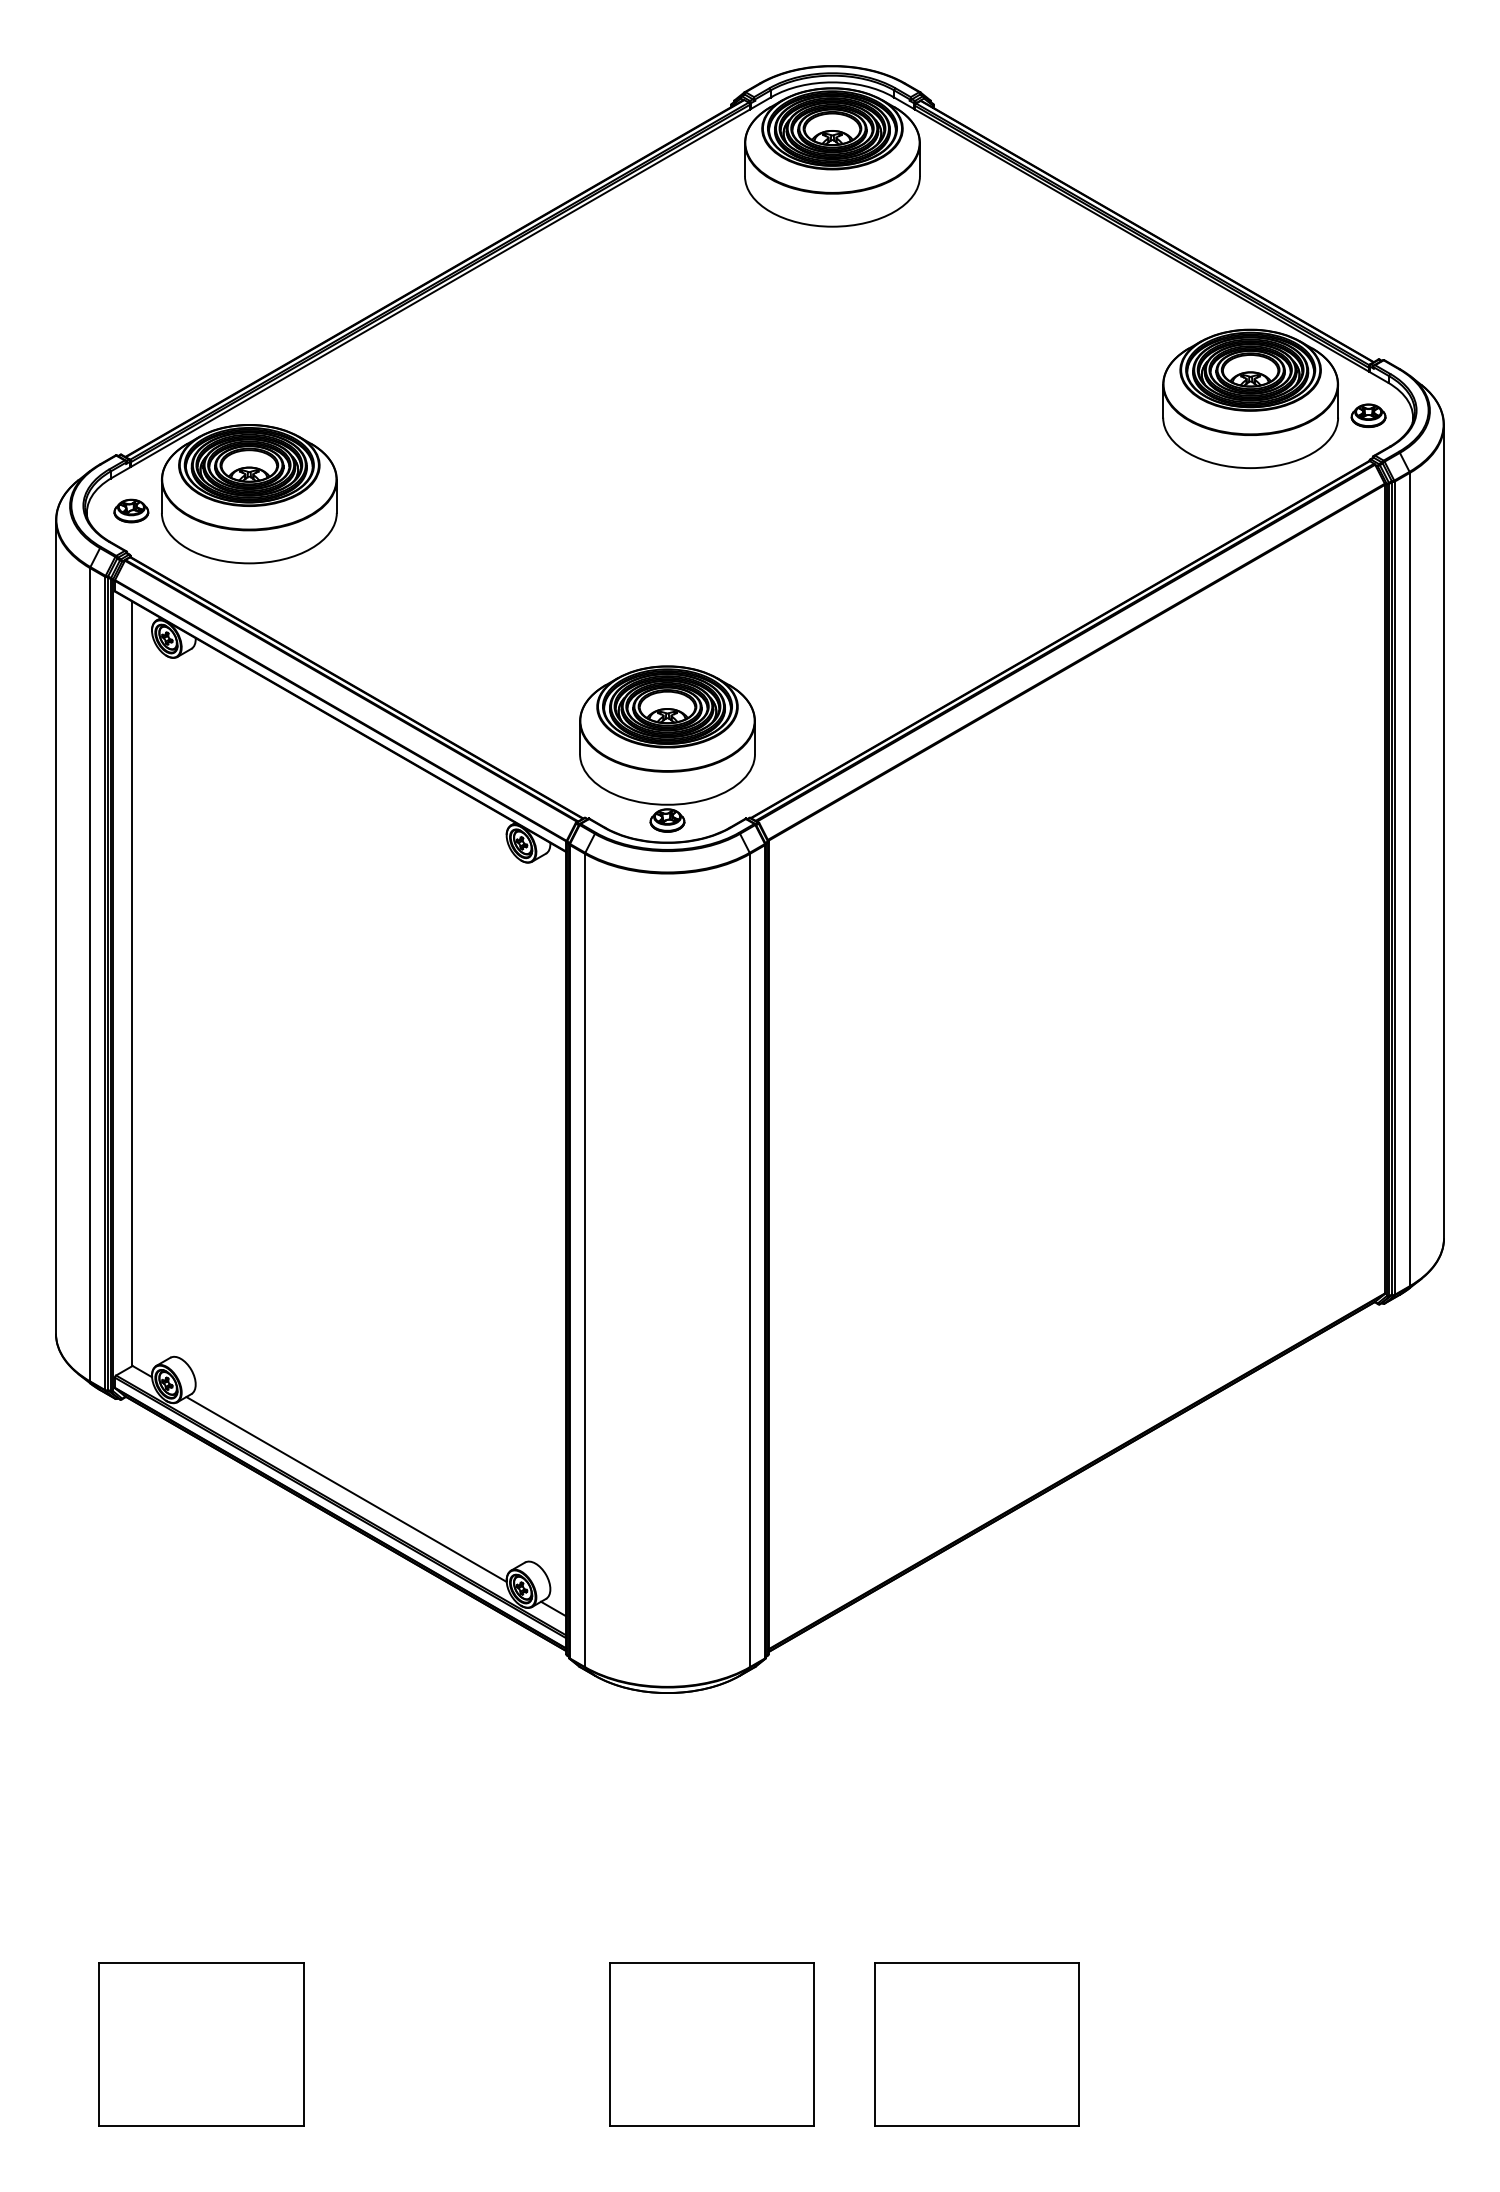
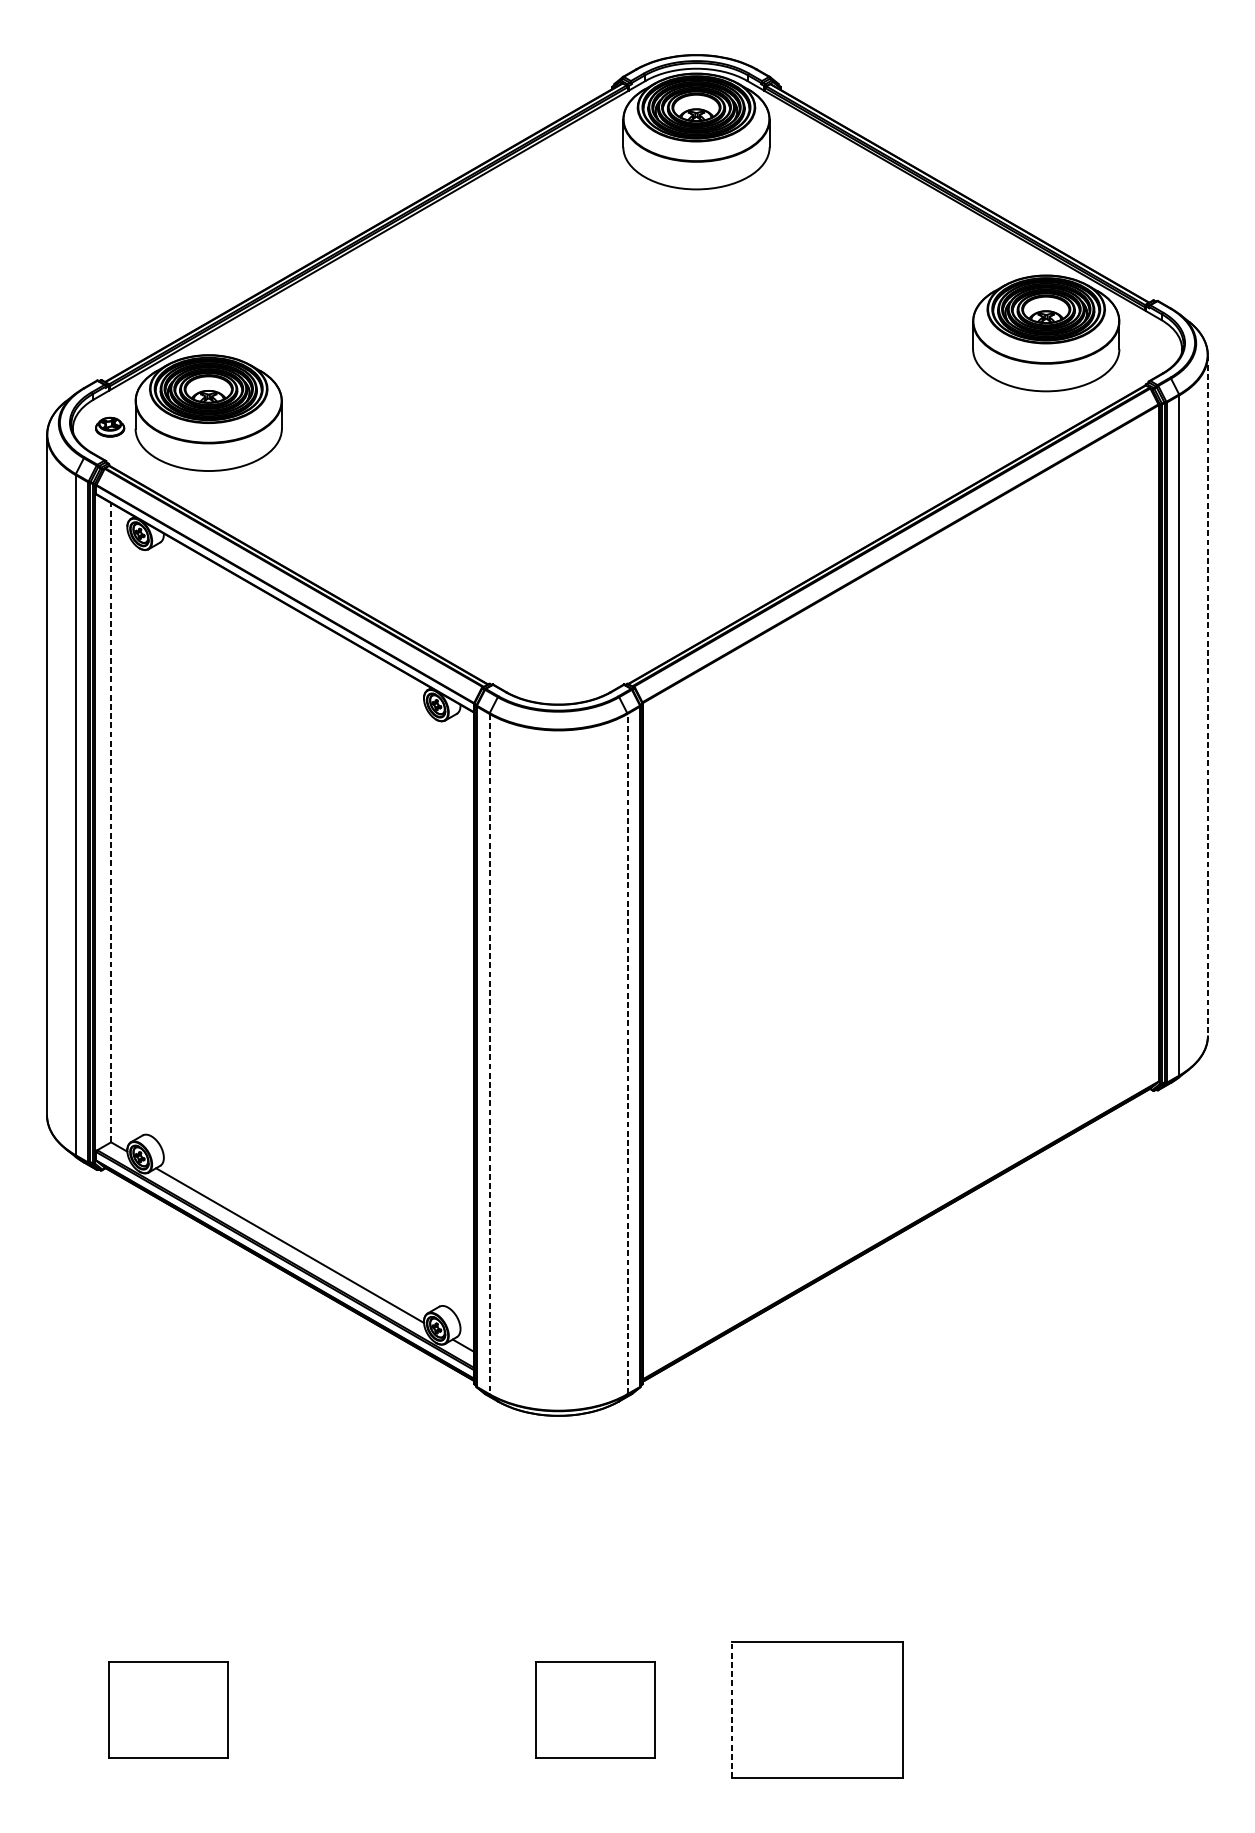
part: (1368, 415) -> (1144, 347), removed
part: (667, 748) -> (558, 625), removed
line: (1444, 831) -> (1208, 695), solid -> dashed
line: (132, 983) -> (111, 822), solid -> dashed
line: (585, 1260) -> (489, 1054), solid -> dashed
line: (749, 1260) -> (627, 1054), solid -> dashed
part: (201, 2044) -> (168, 1709), size x0.7
part: (711, 2044) -> (595, 1709), size x0.7
line: (875, 2044) -> (732, 1709), solid -> dashed

